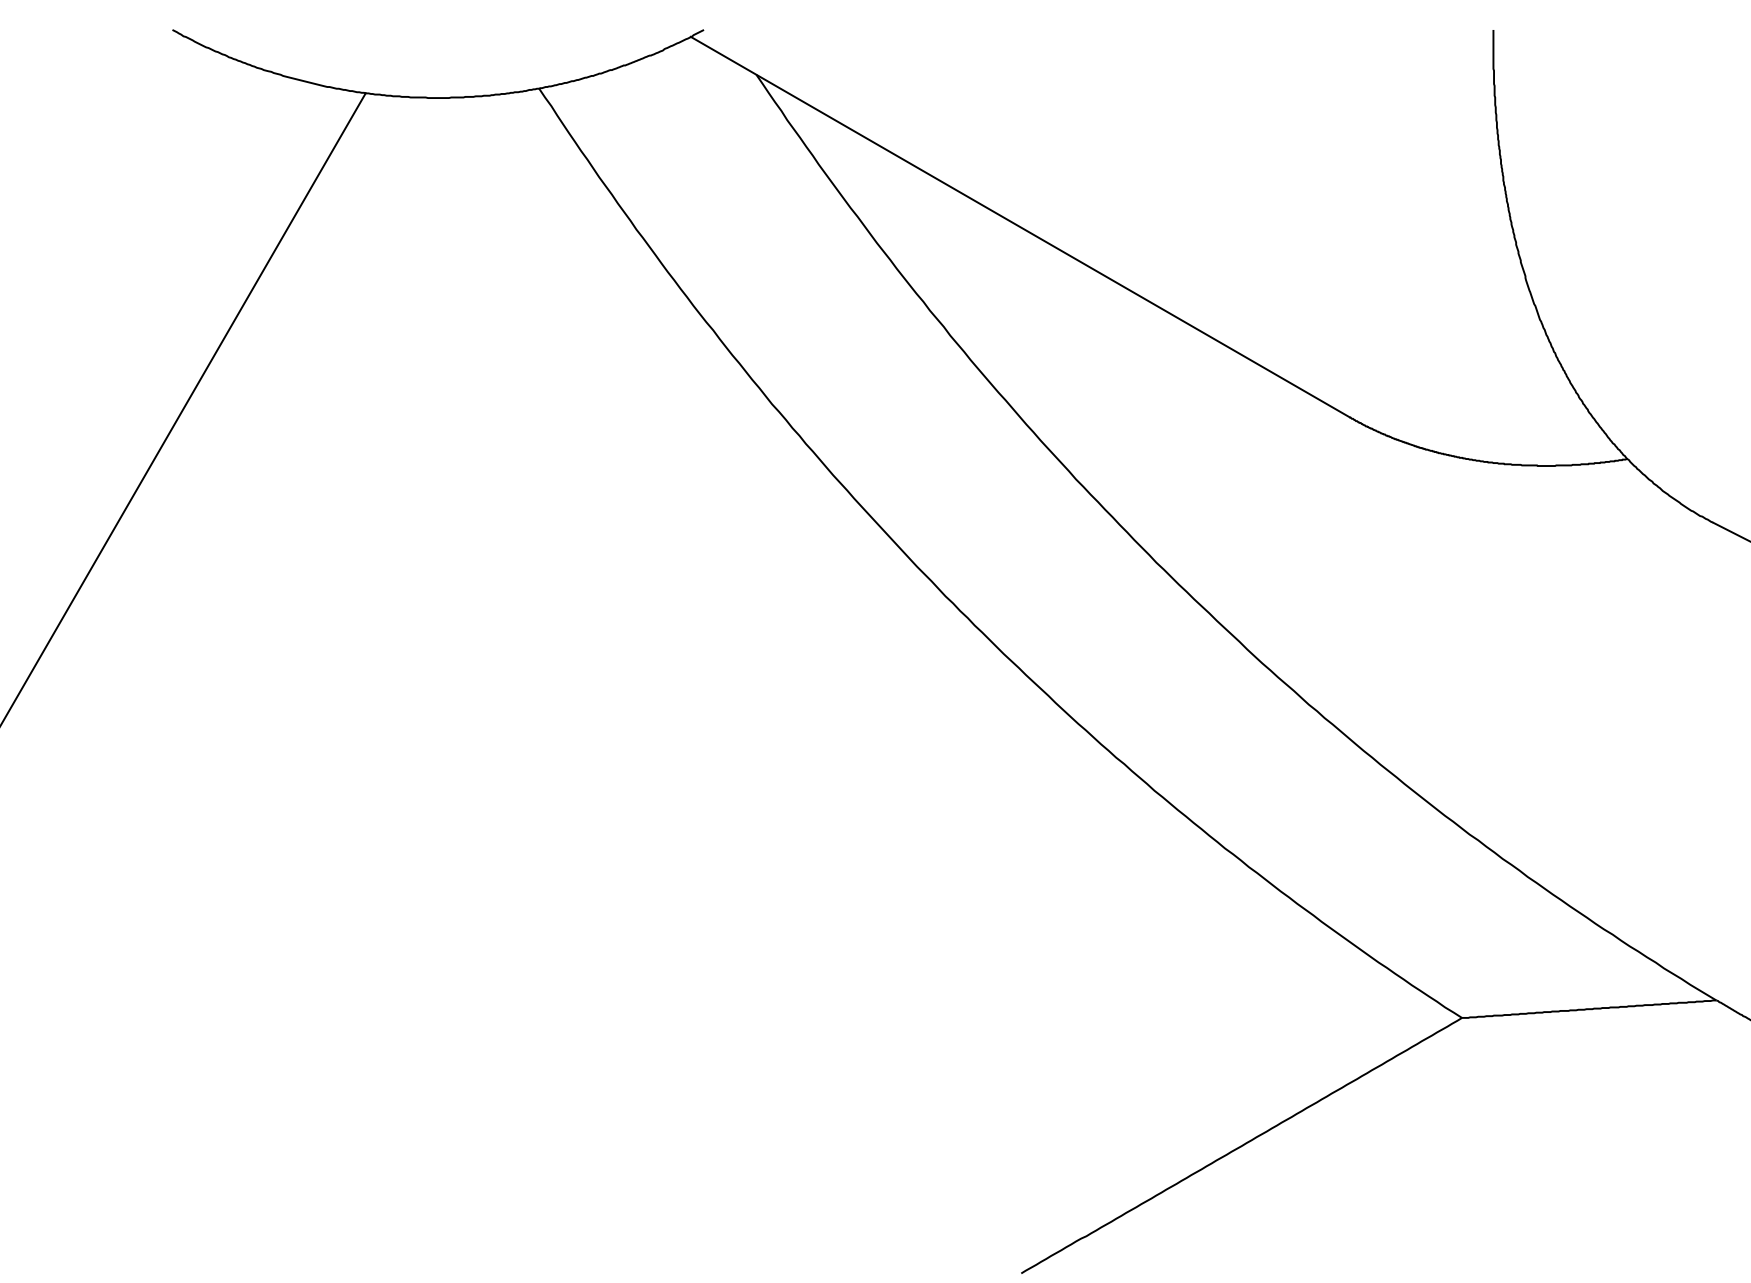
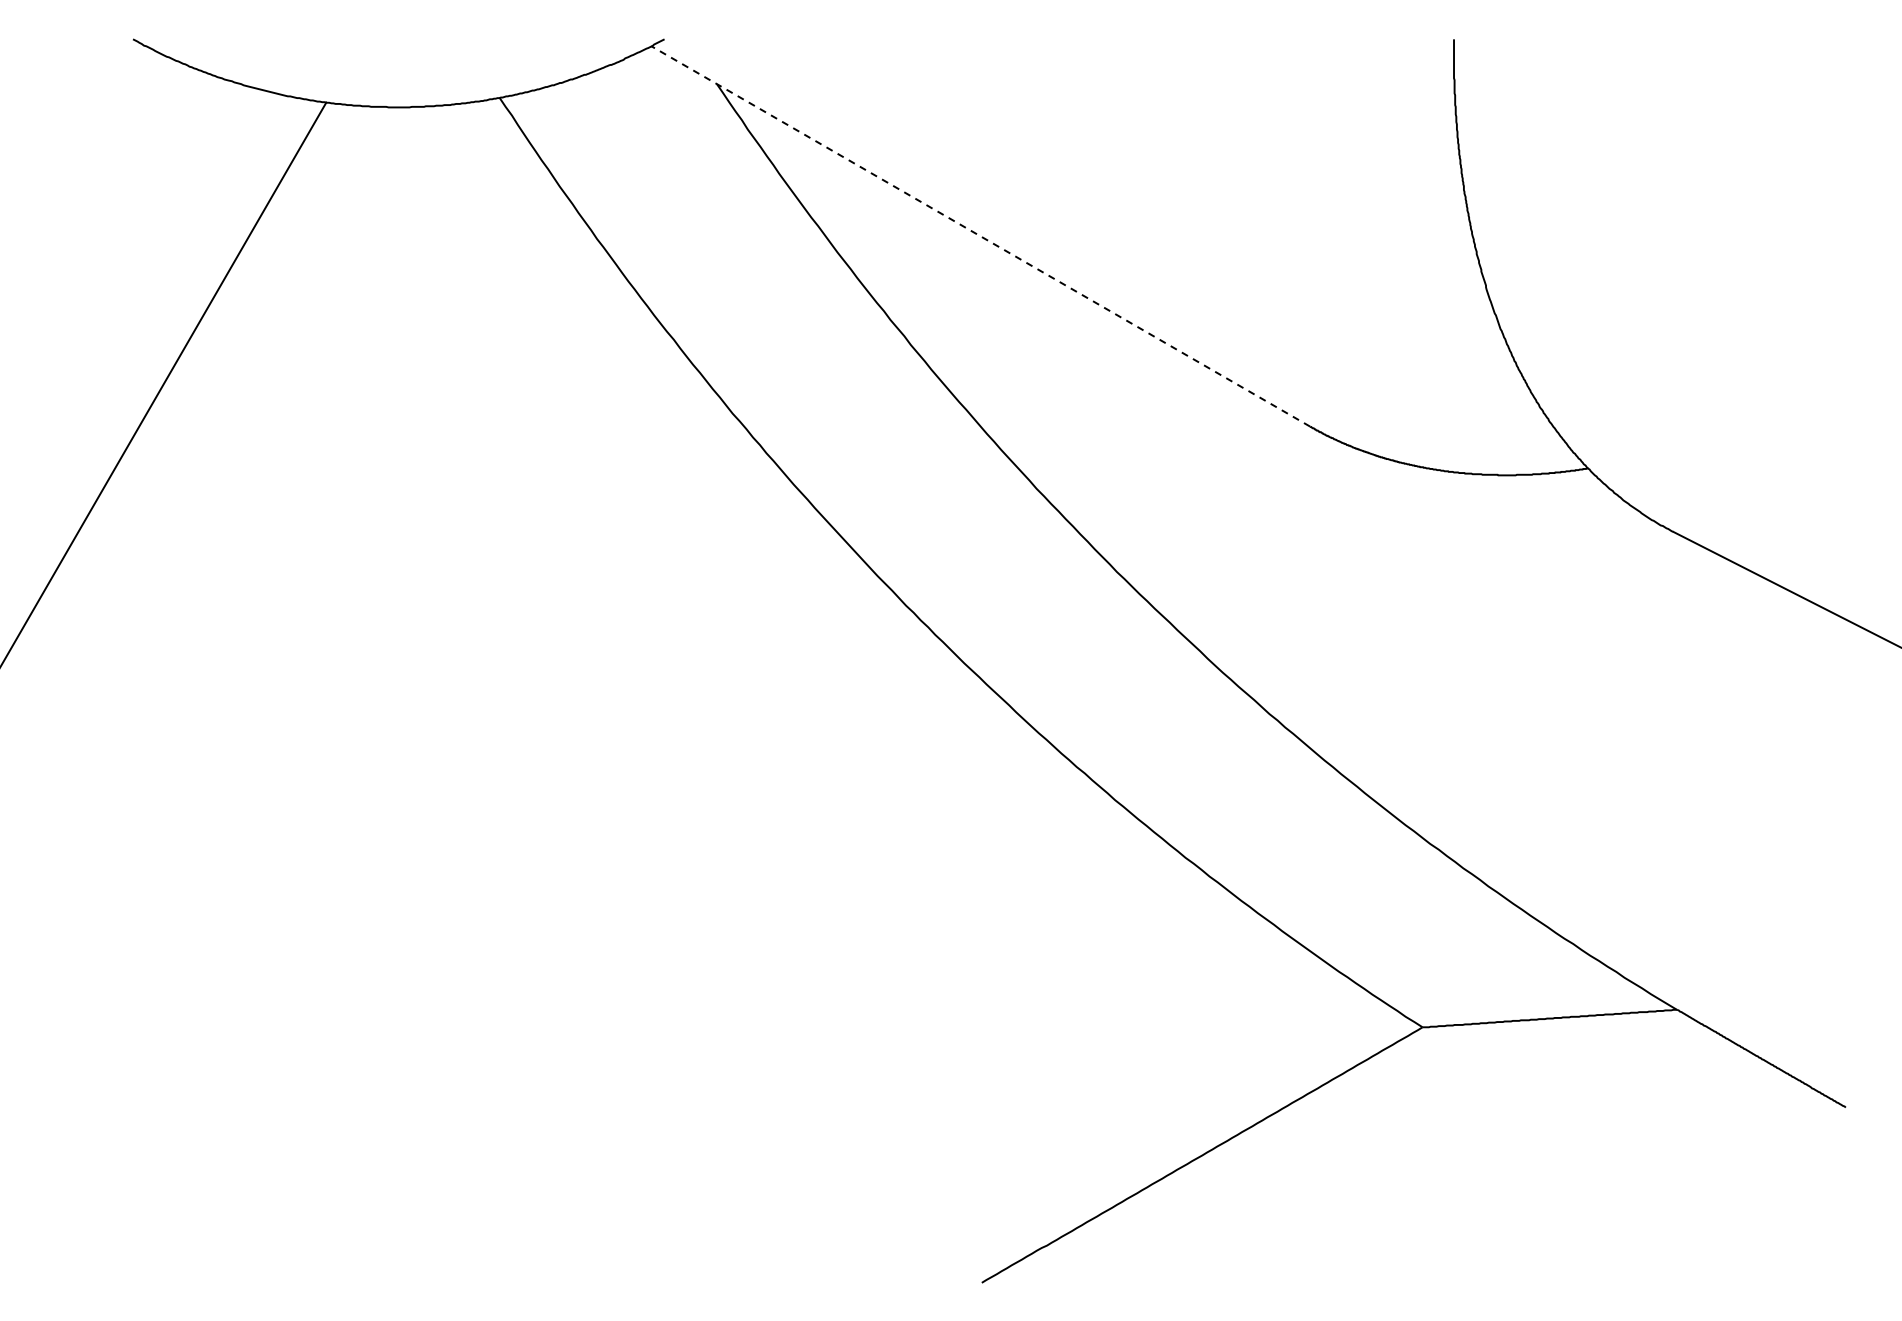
line: (1019, 227) -> (980, 236), solid -> dashed

